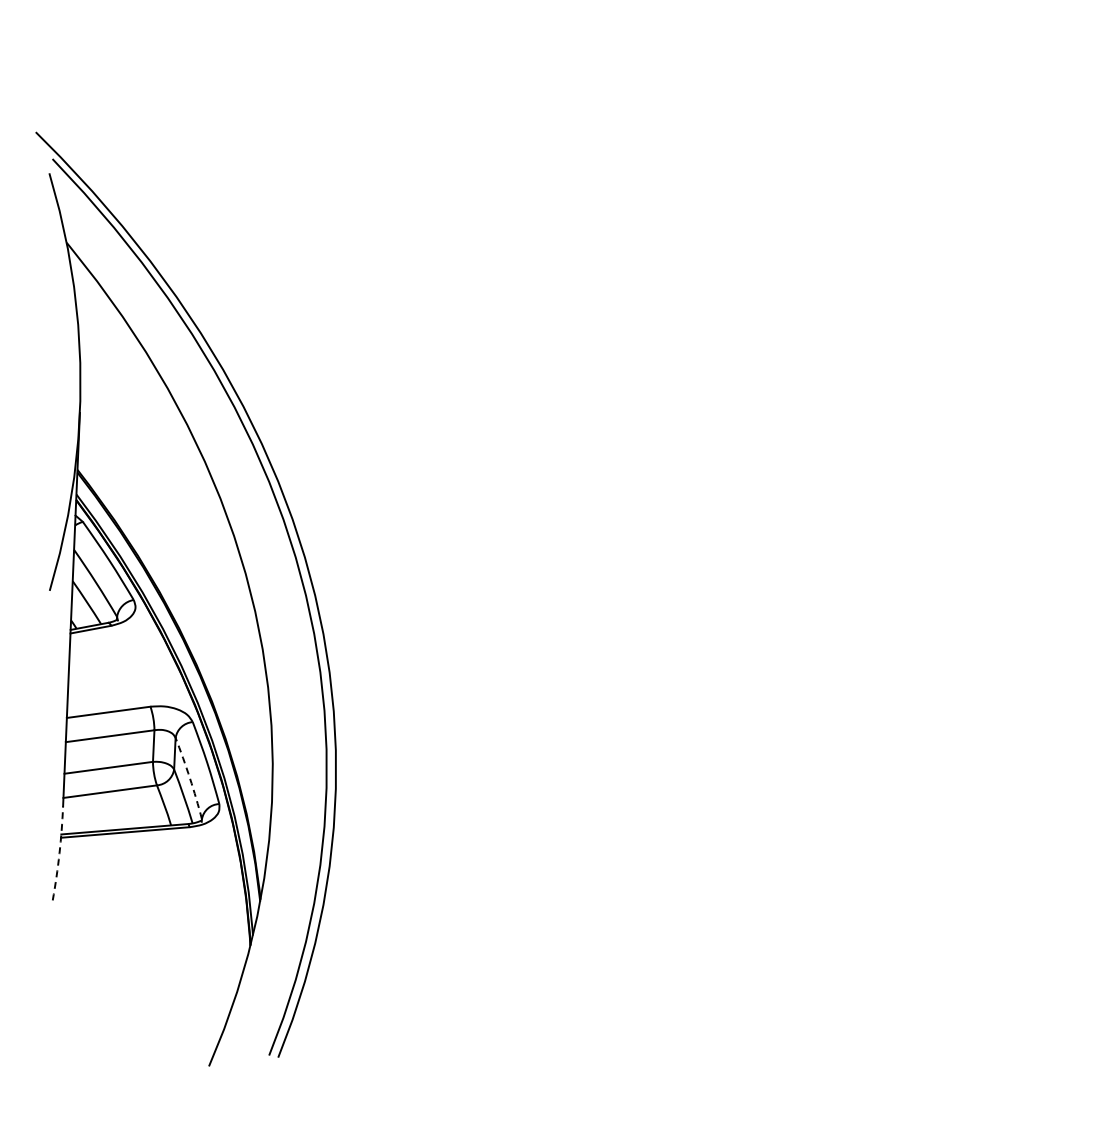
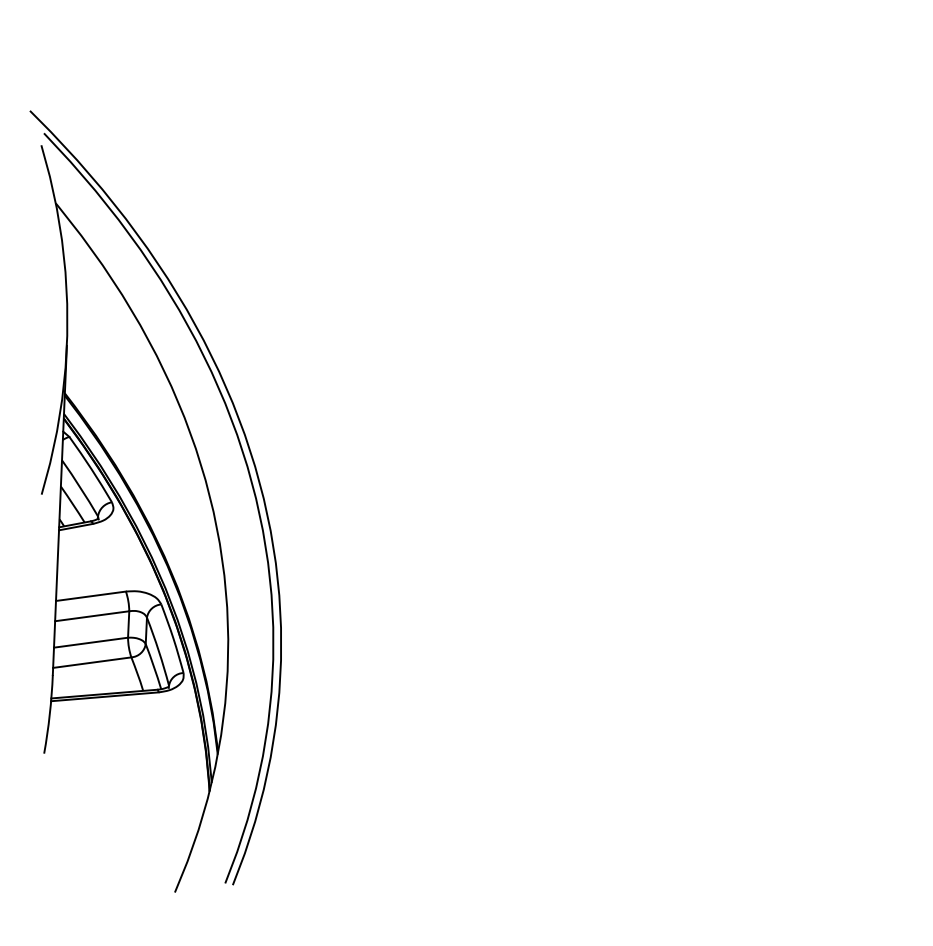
arc: (189, 778) -> (158, 651), dashed -> solid
arc: (59, 853) -> (49, 714), dashed -> solid

